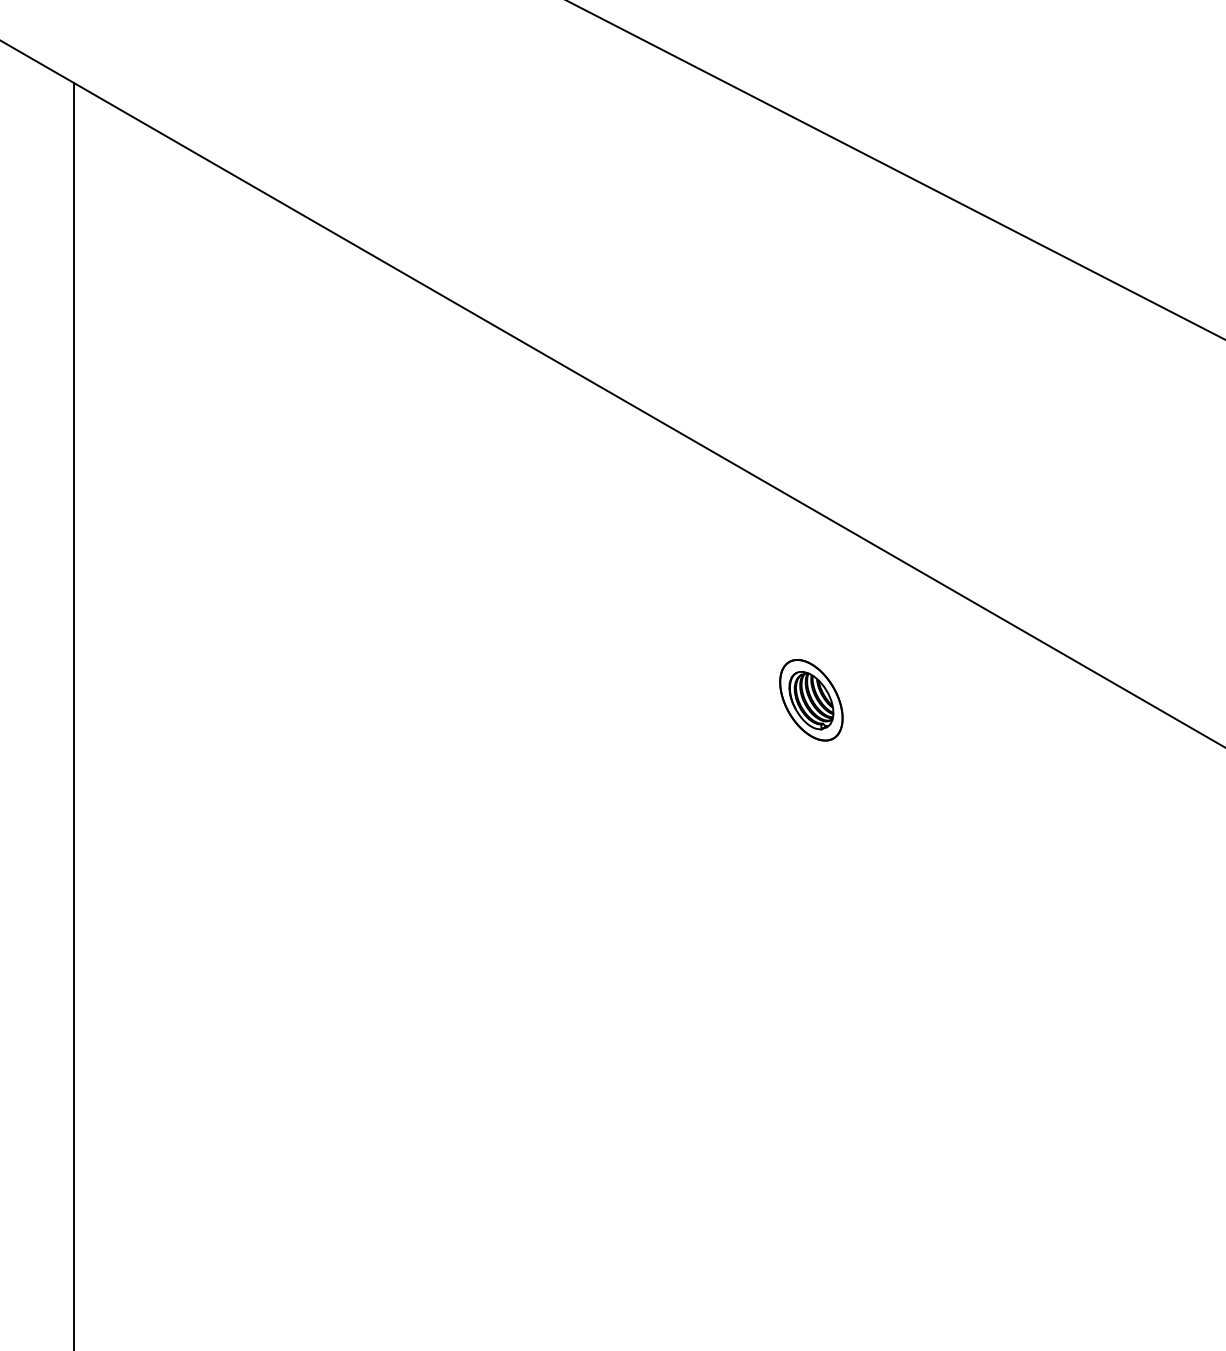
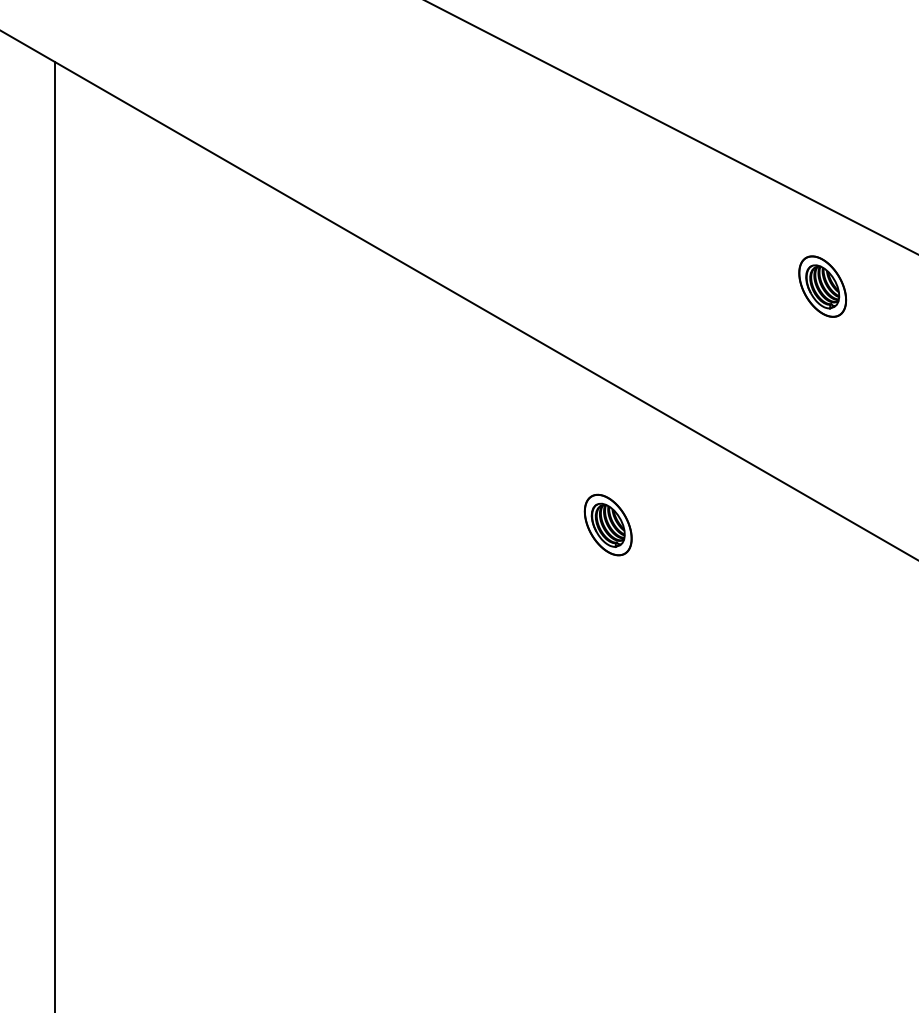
part: (1097, 382) -> (822, 286), added

